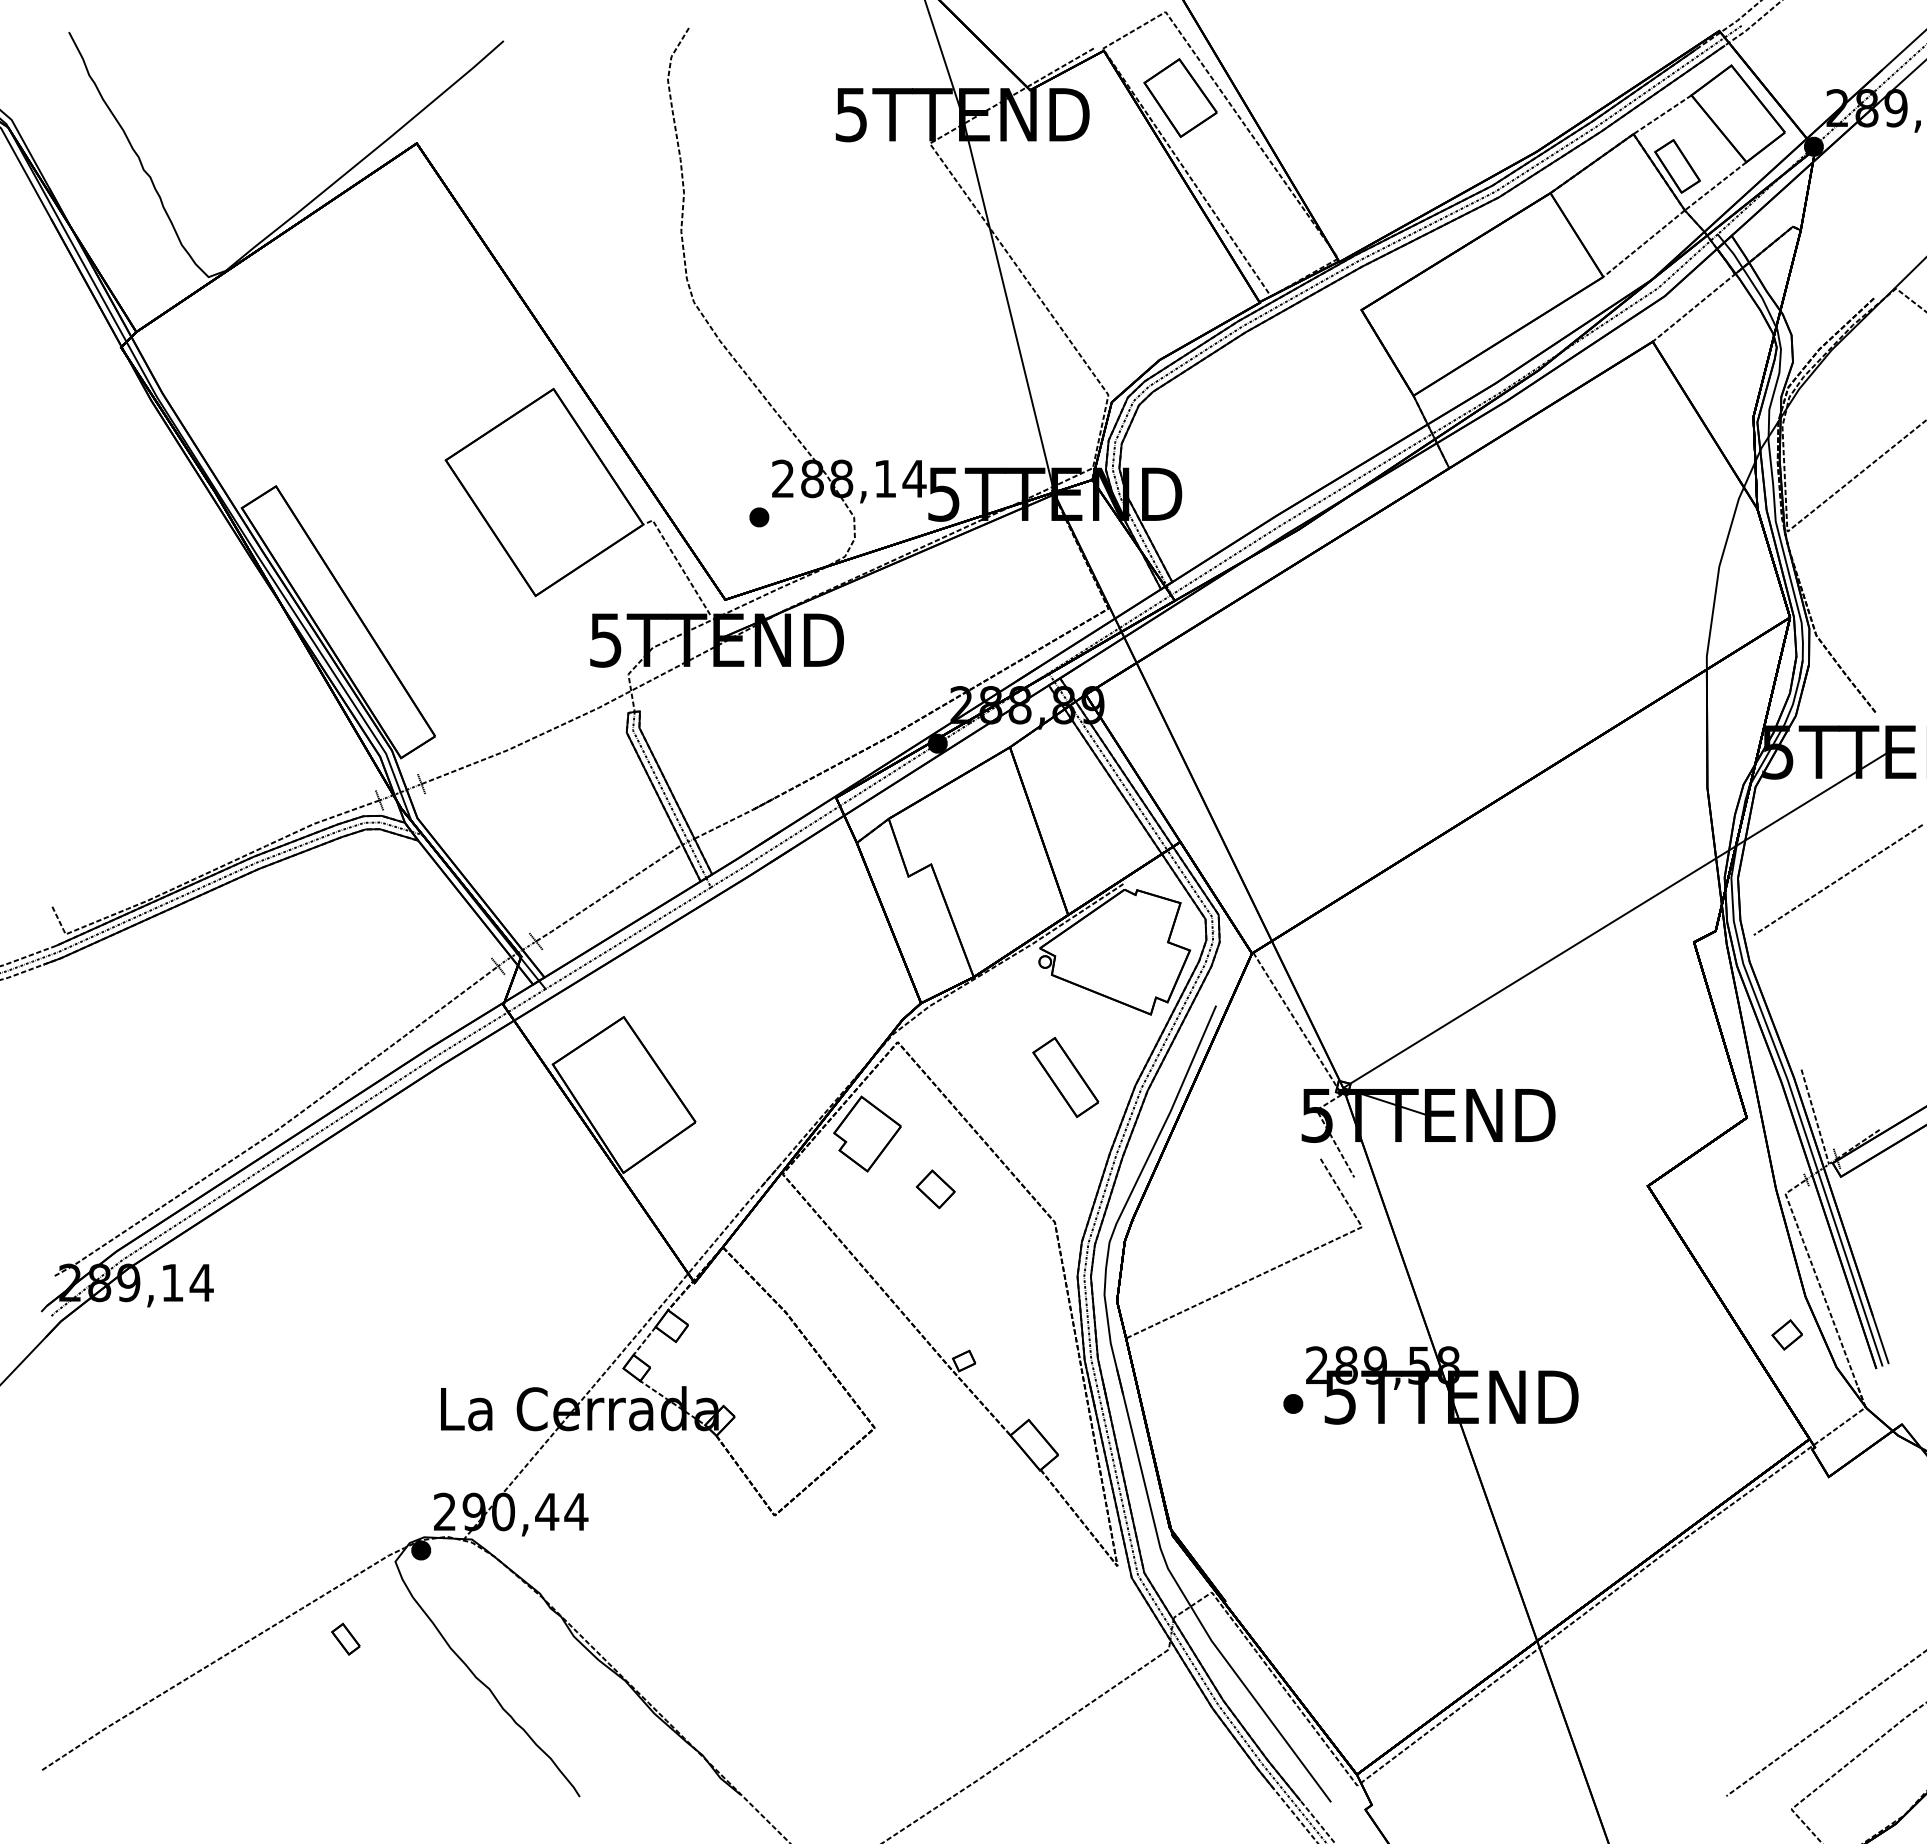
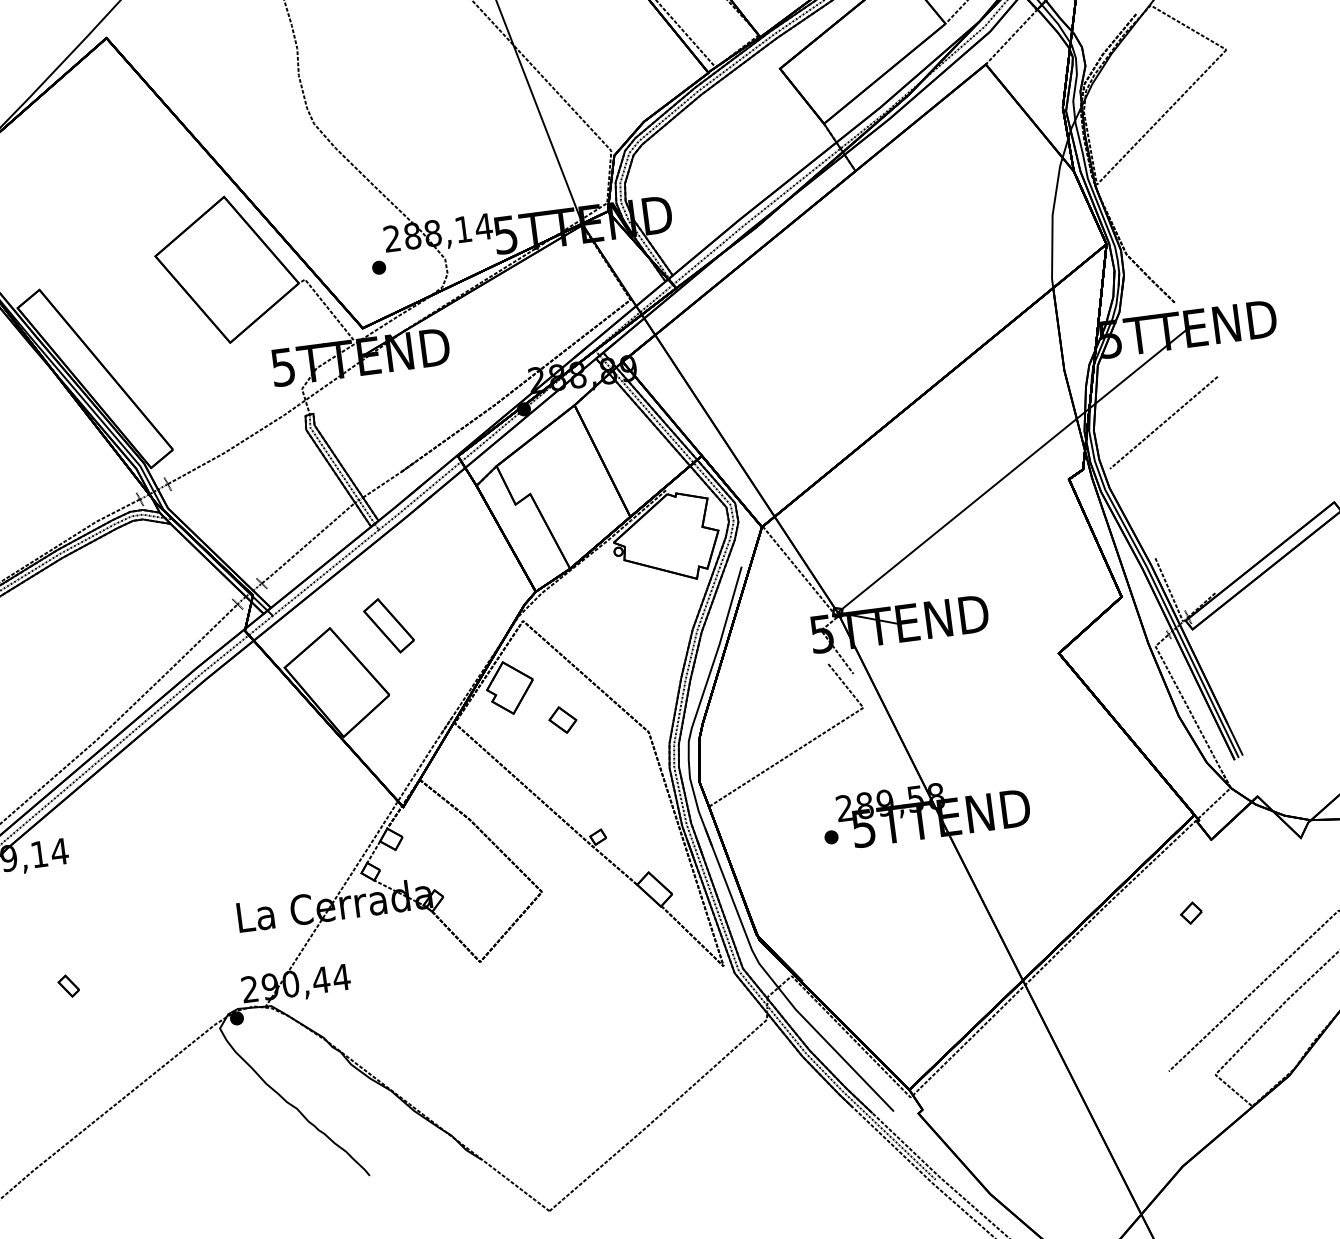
part: (1065, 1077) -> (388, 625), moved
part: (1786, 1334) -> (1190, 912), moved
part: (345, 1638) -> (68, 985), moved

